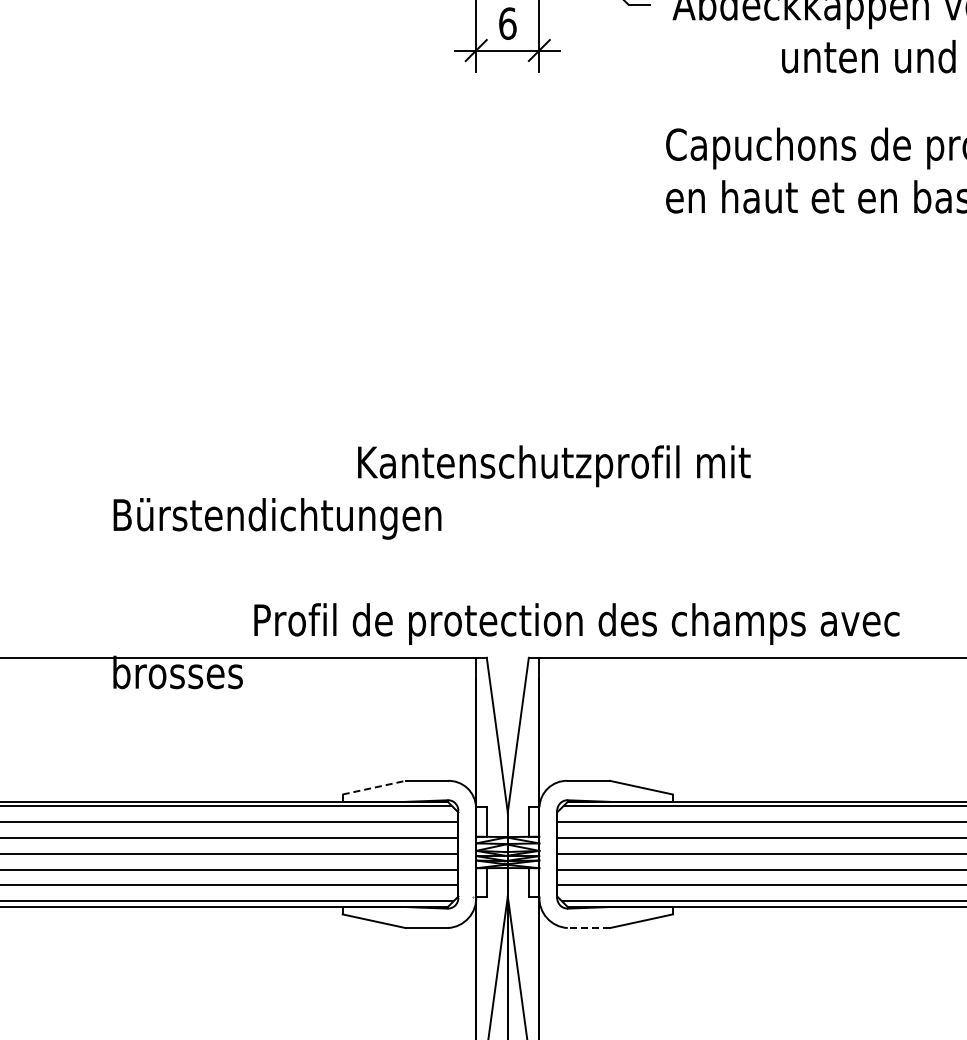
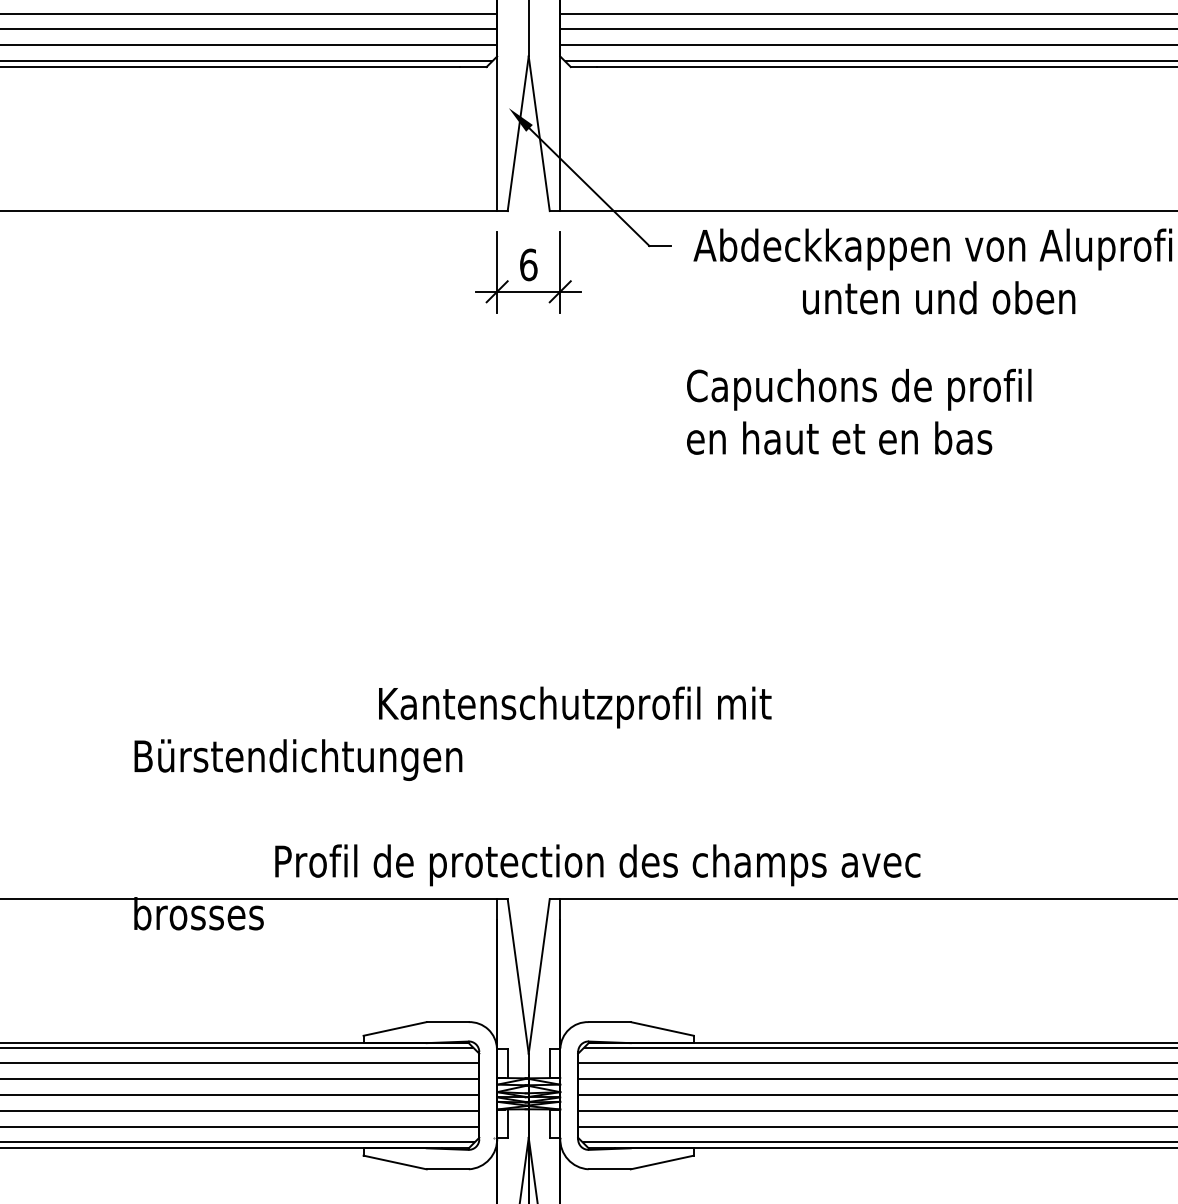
line: (374, 787) -> (395, 1028), dashed -> solid
line: (588, 928) -> (609, 1169), dashed -> solid

